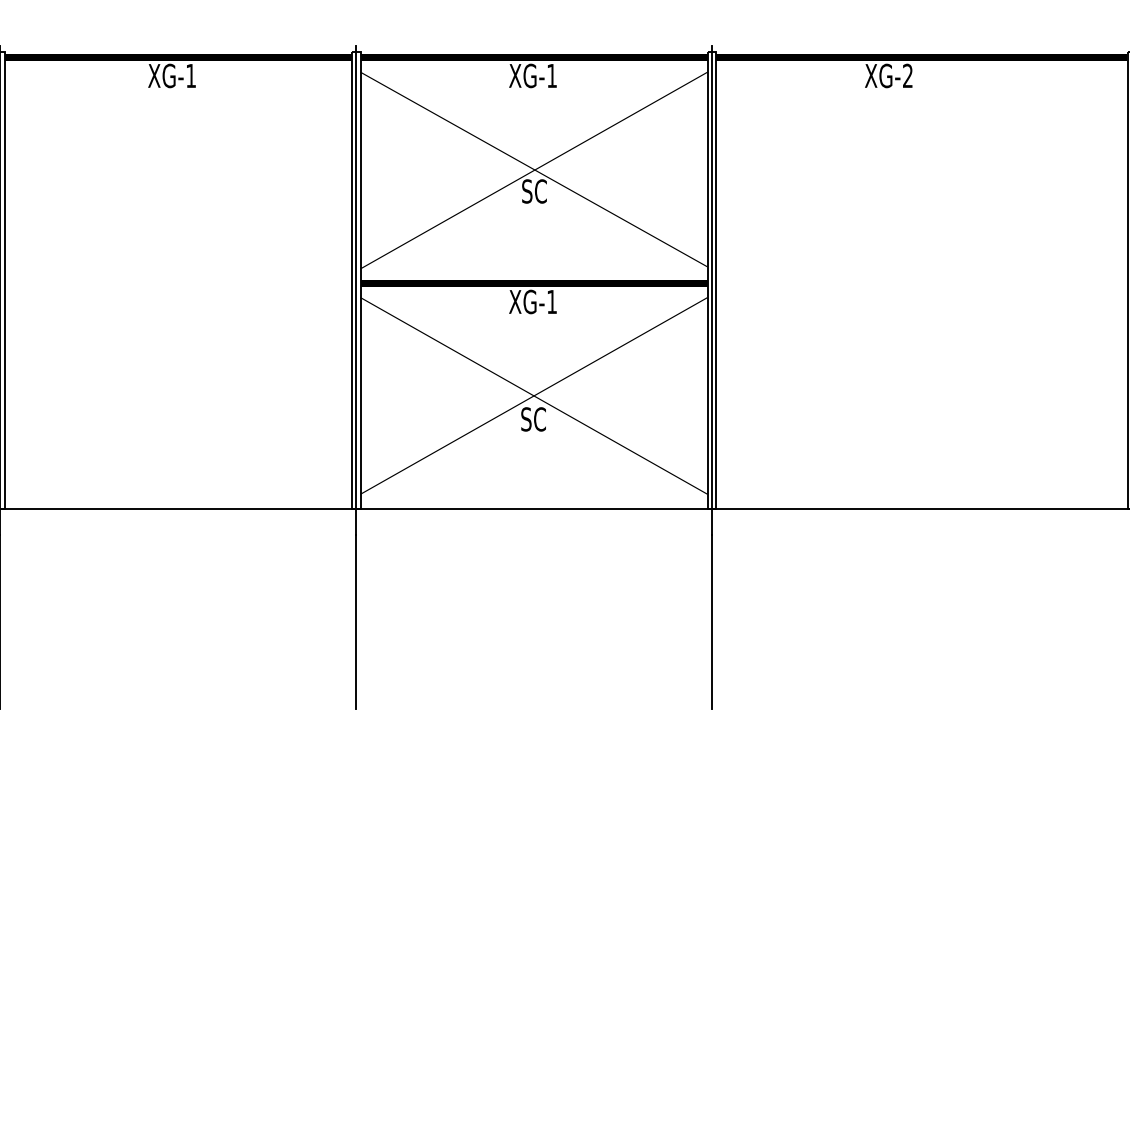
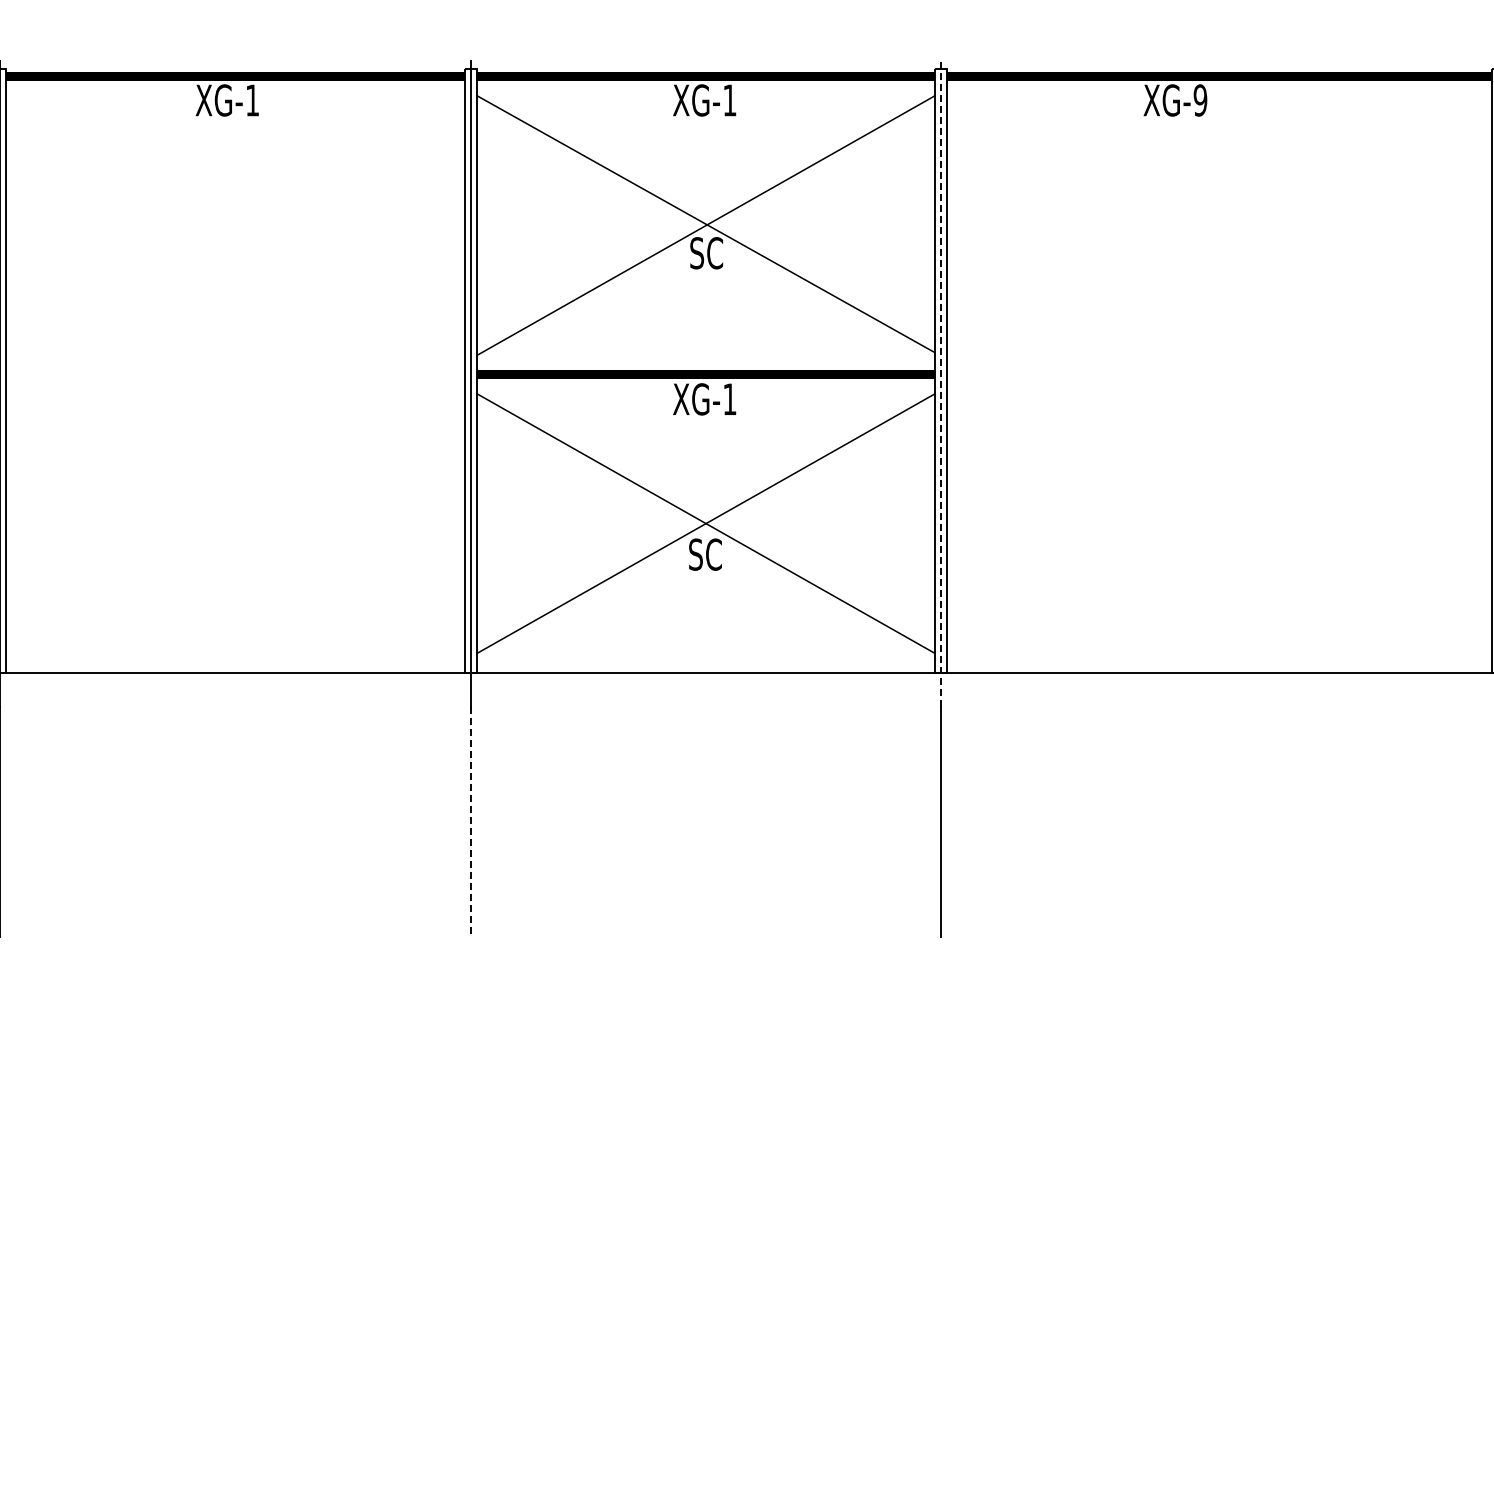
text: (907, 75) -> (1200, 100), XG-2 -> XG-9
line: (712, 289) -> (941, 383), solid -> dashed
line: (355, 621) -> (470, 822), solid -> dashed

